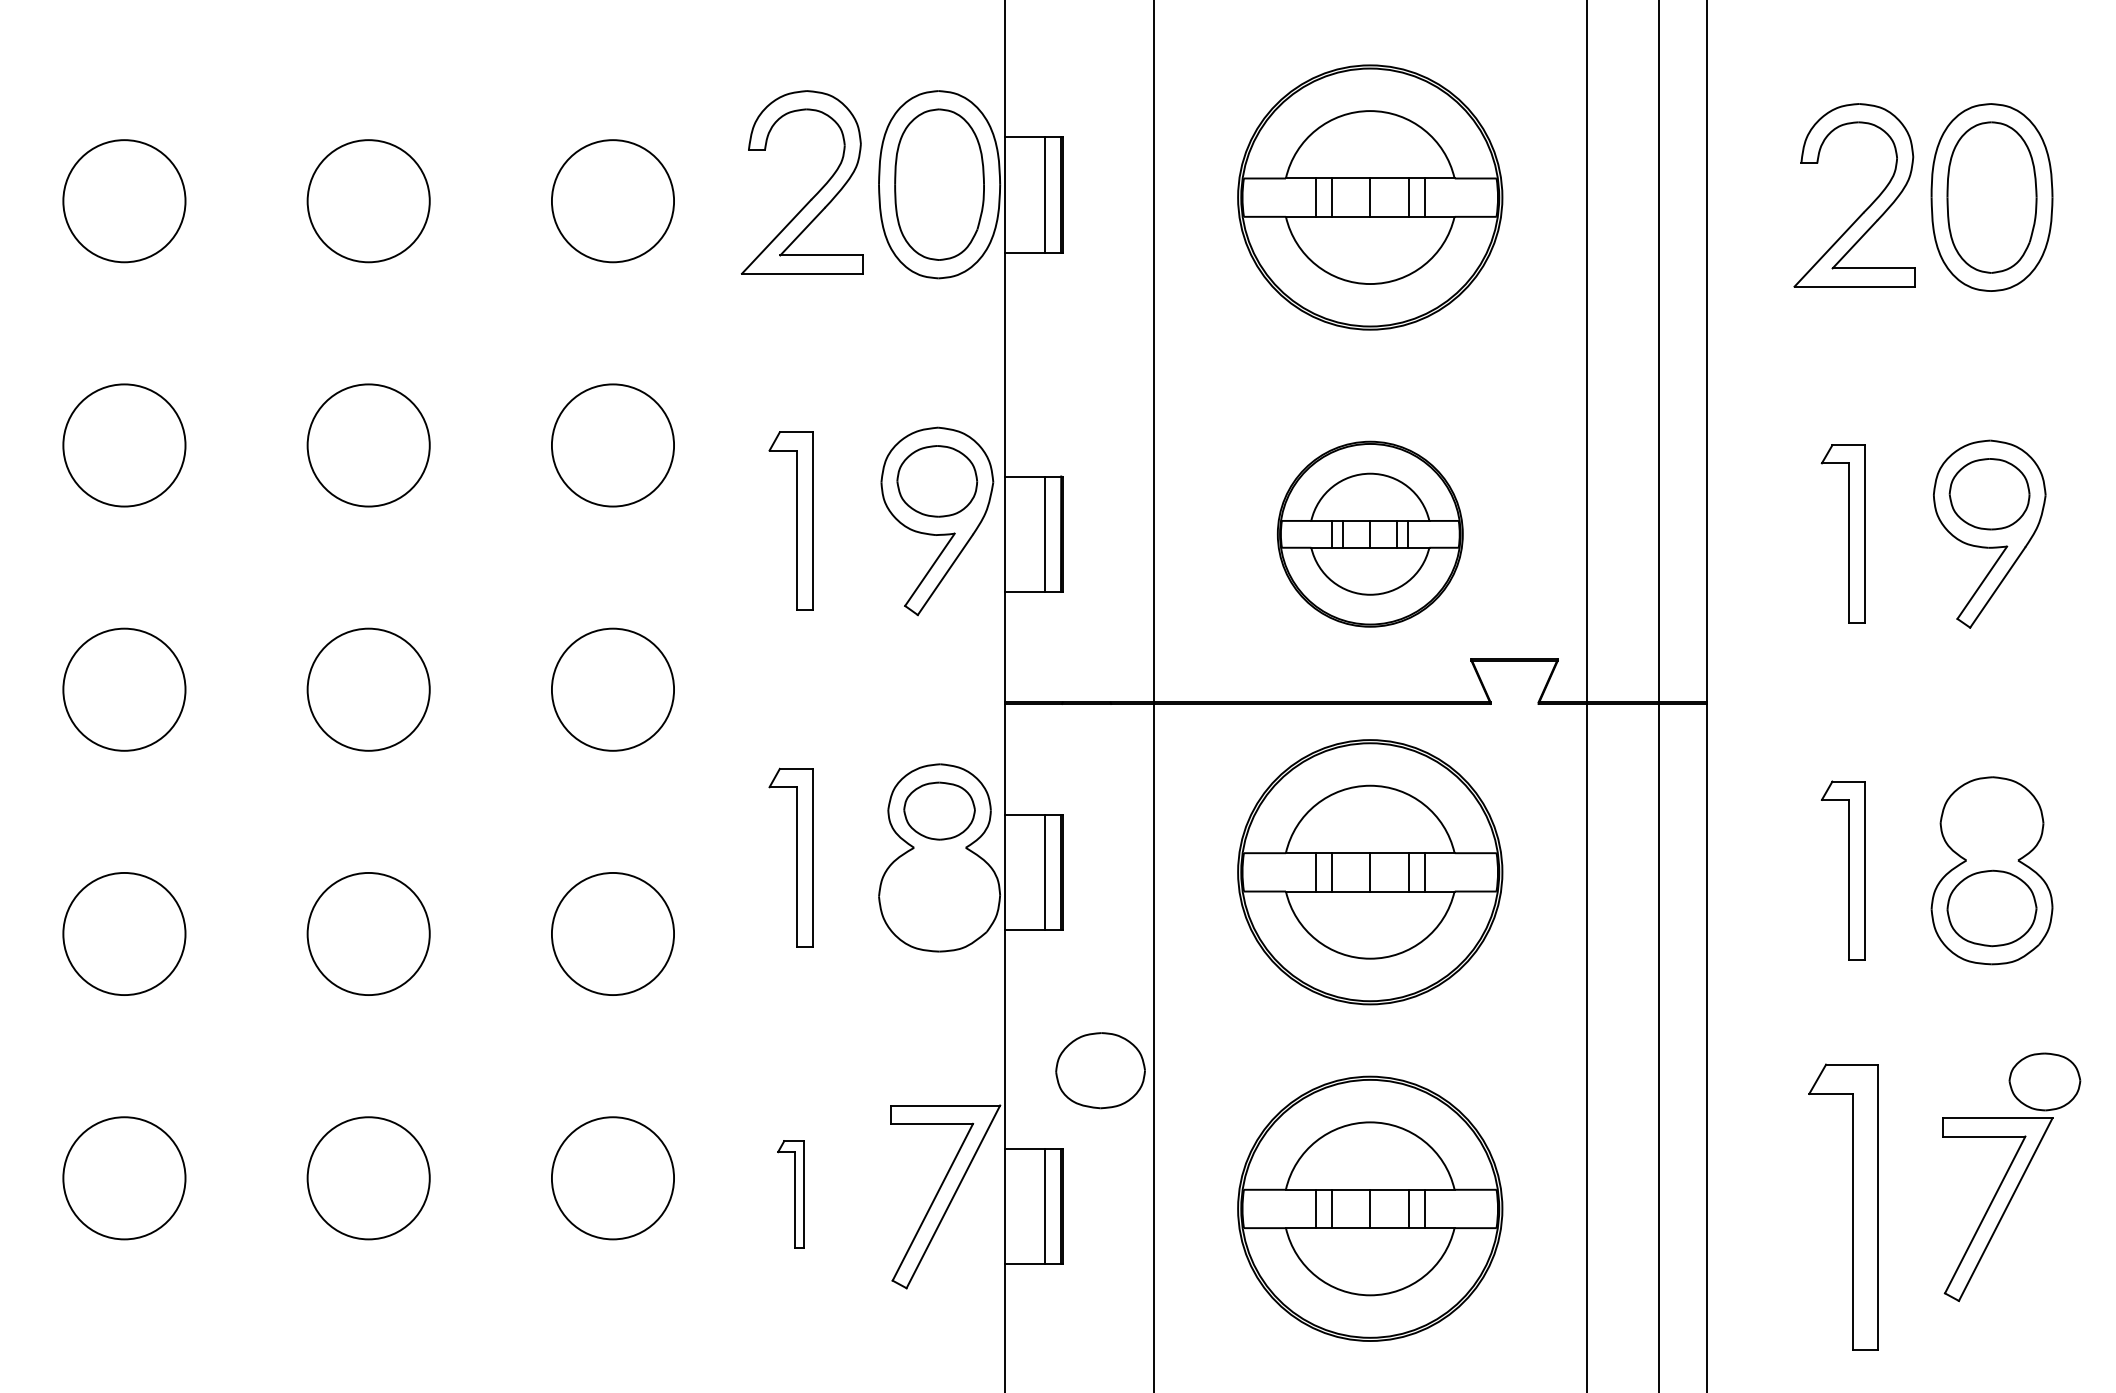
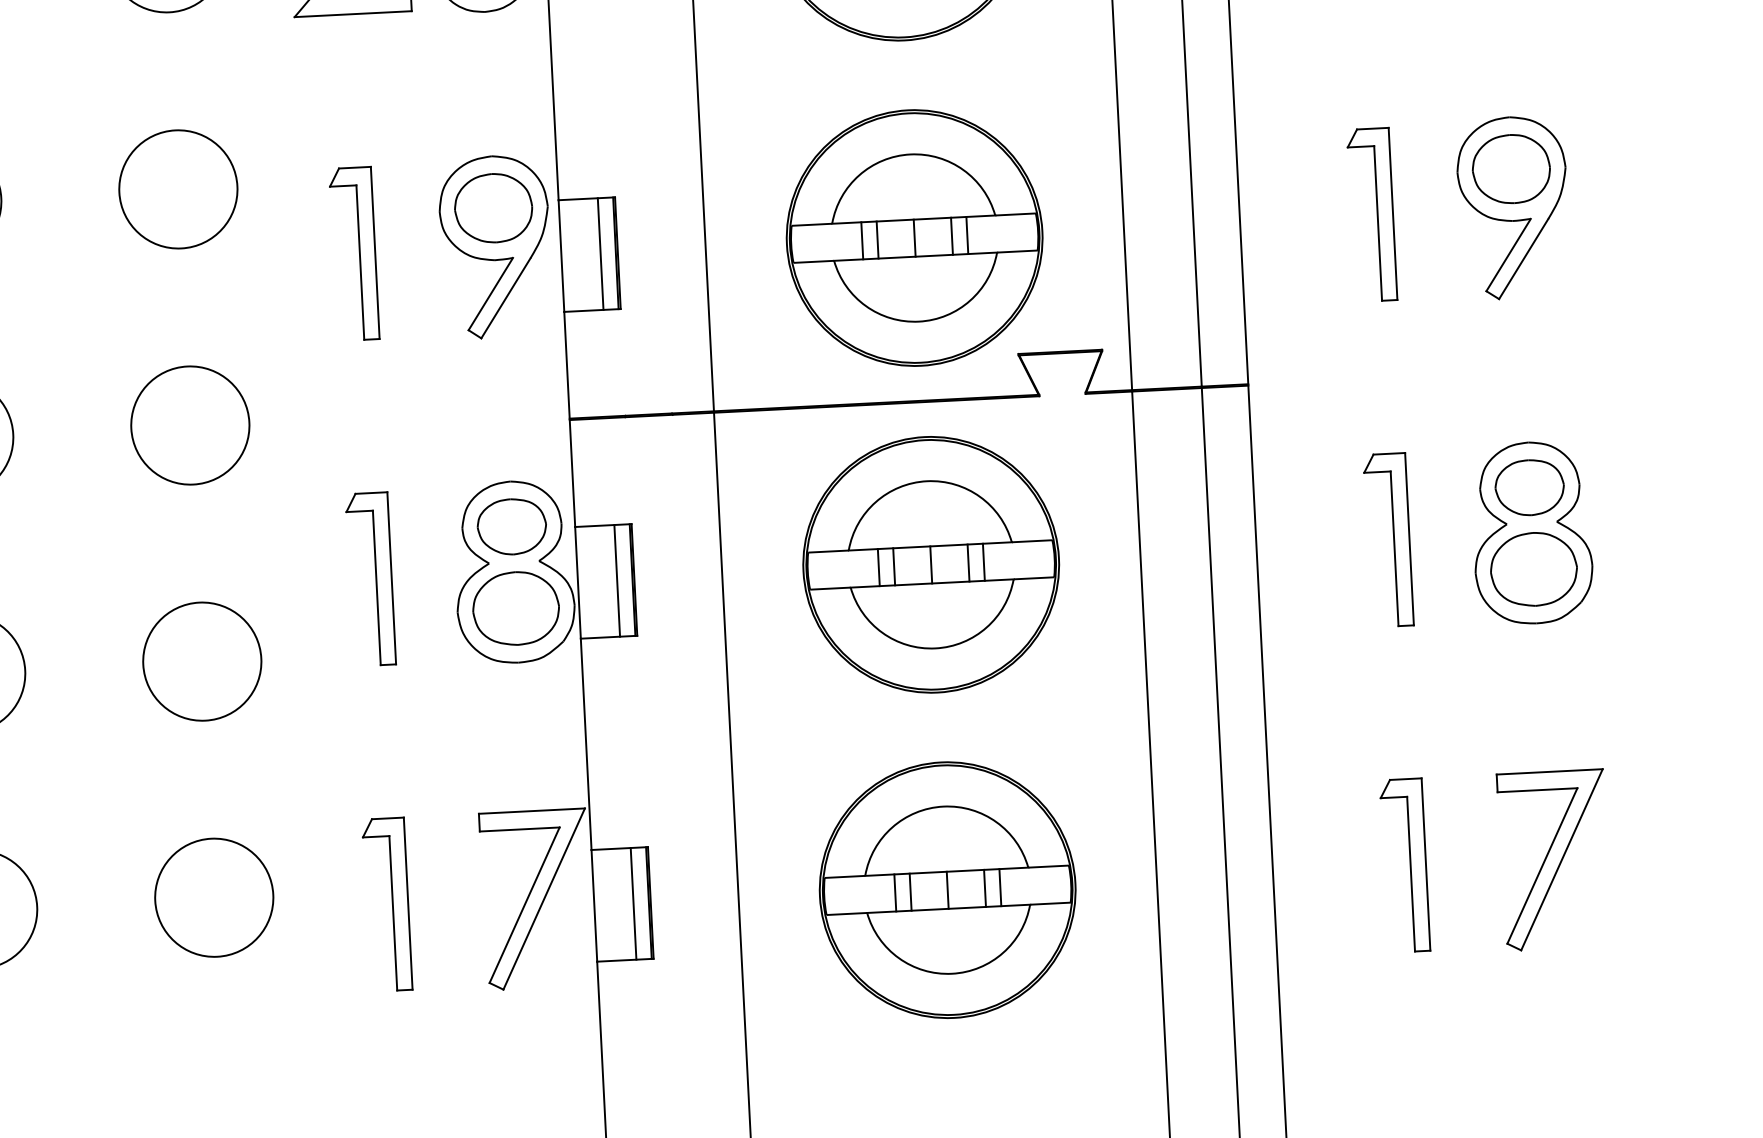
part: (1370, 534) -> (914, 238), size x1.43
part: (1100, 1070) -> (516, 608), moved
part: (2044, 1081) -> (1529, 487), moved
part: (790, 1194) -> (386, 904), size x1.67
part: (1842, 1207) -> (1404, 865), size x0.62

